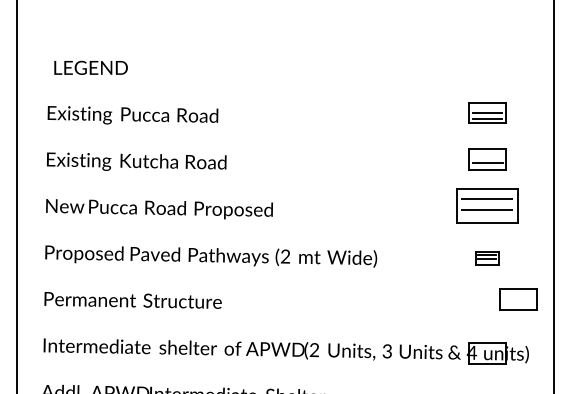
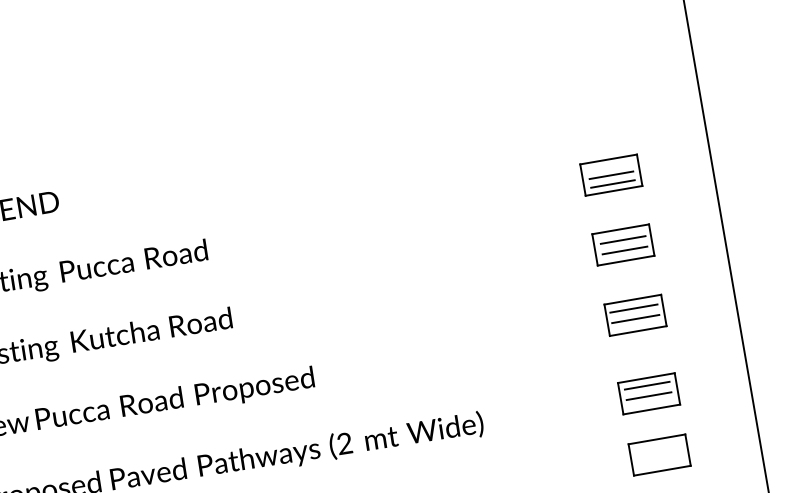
line: (487, 156) -> (622, 240), added
part: (487, 206) -> (635, 315), size x0.62
part: (487, 258) -> (648, 394), size x1.67
part: (518, 299) -> (659, 455), moved

